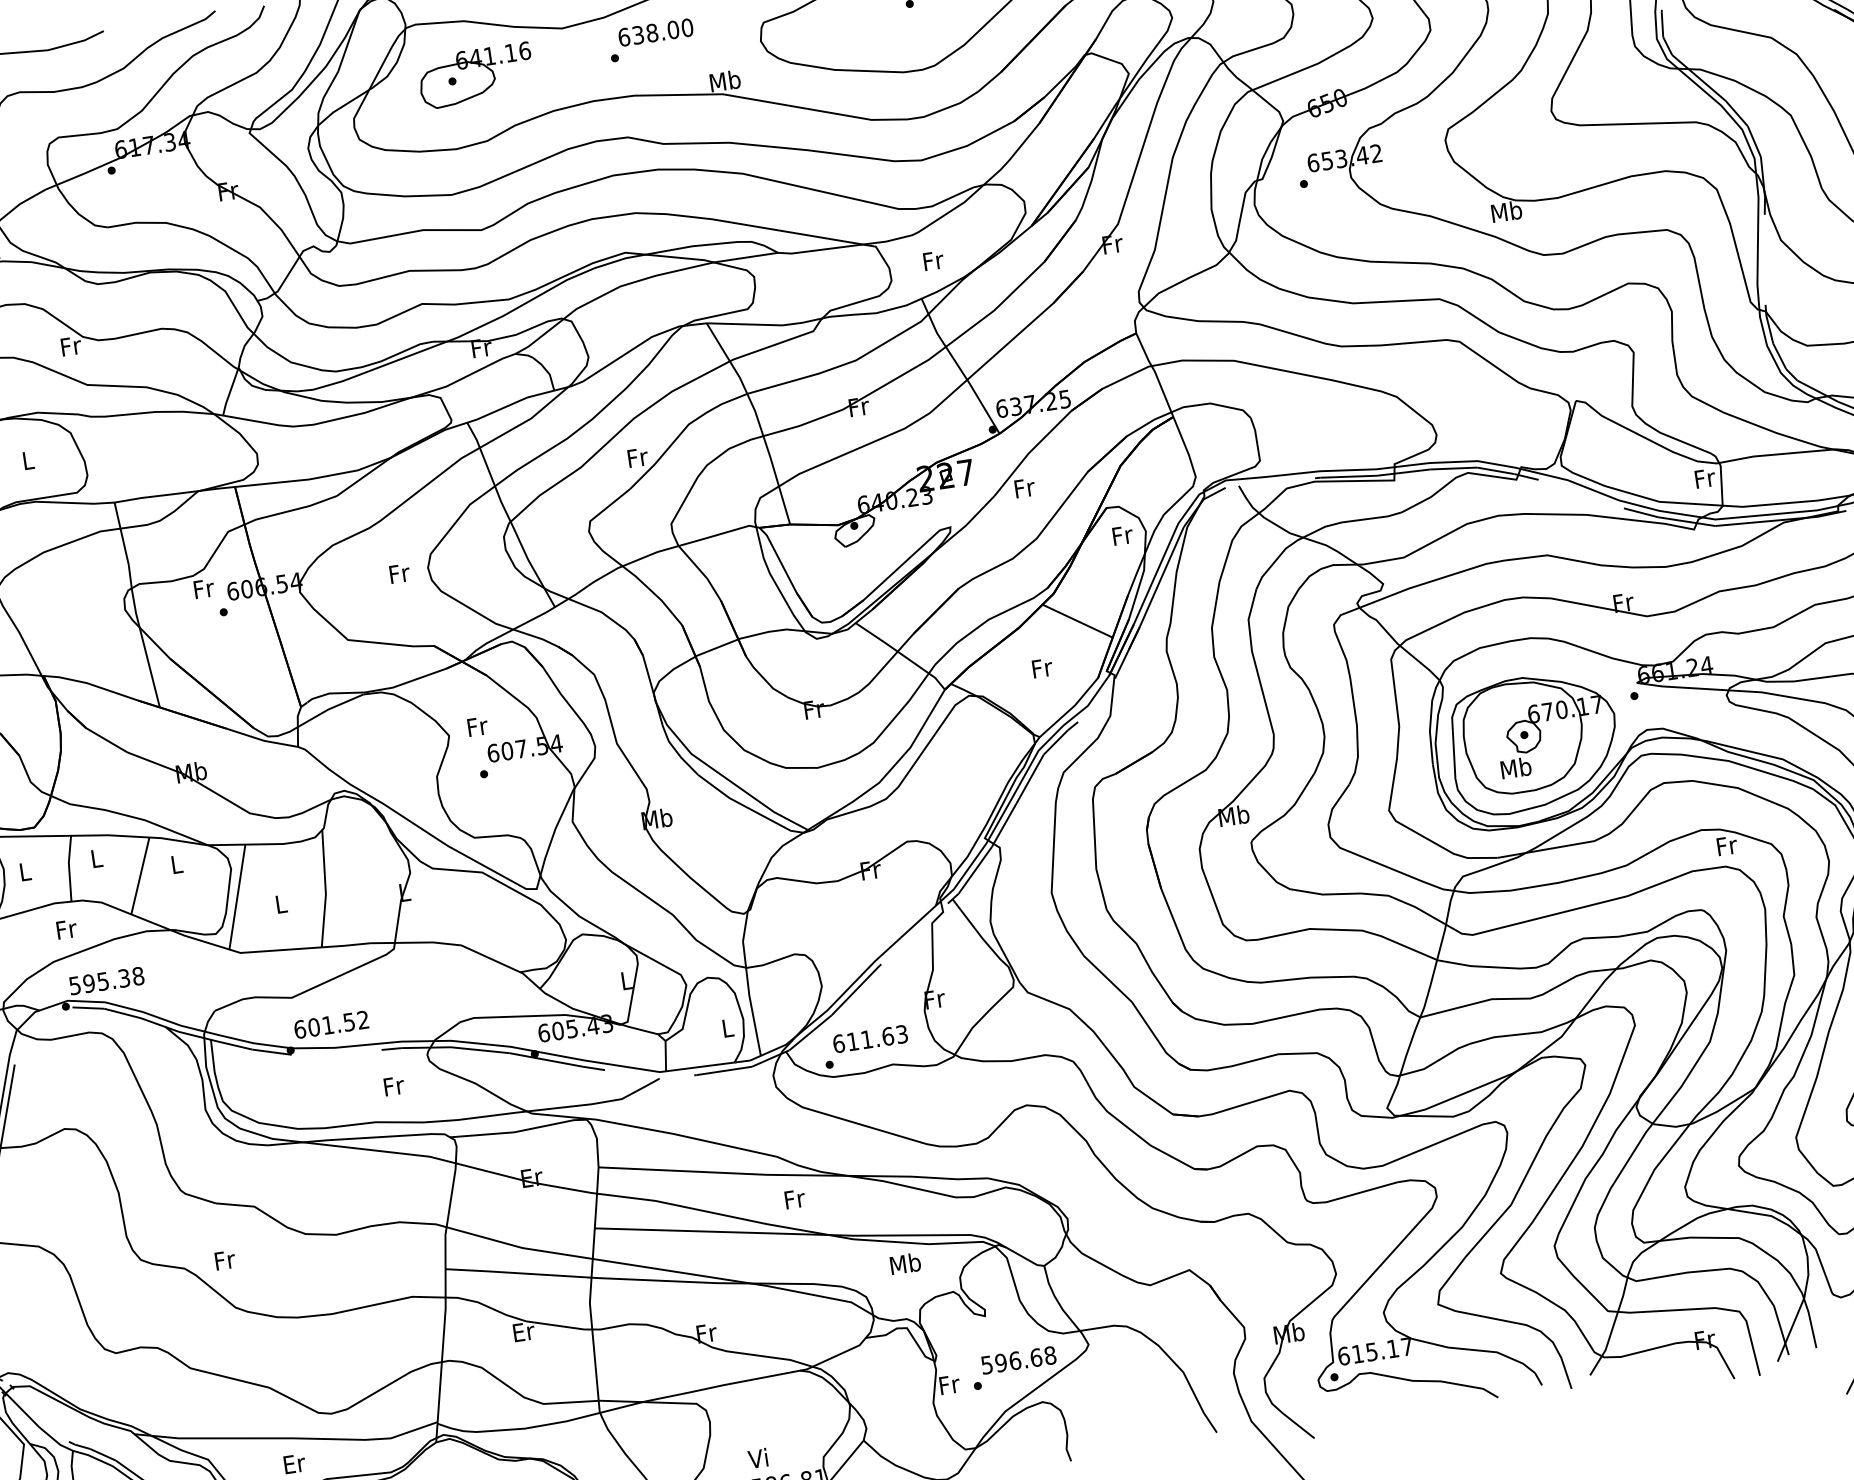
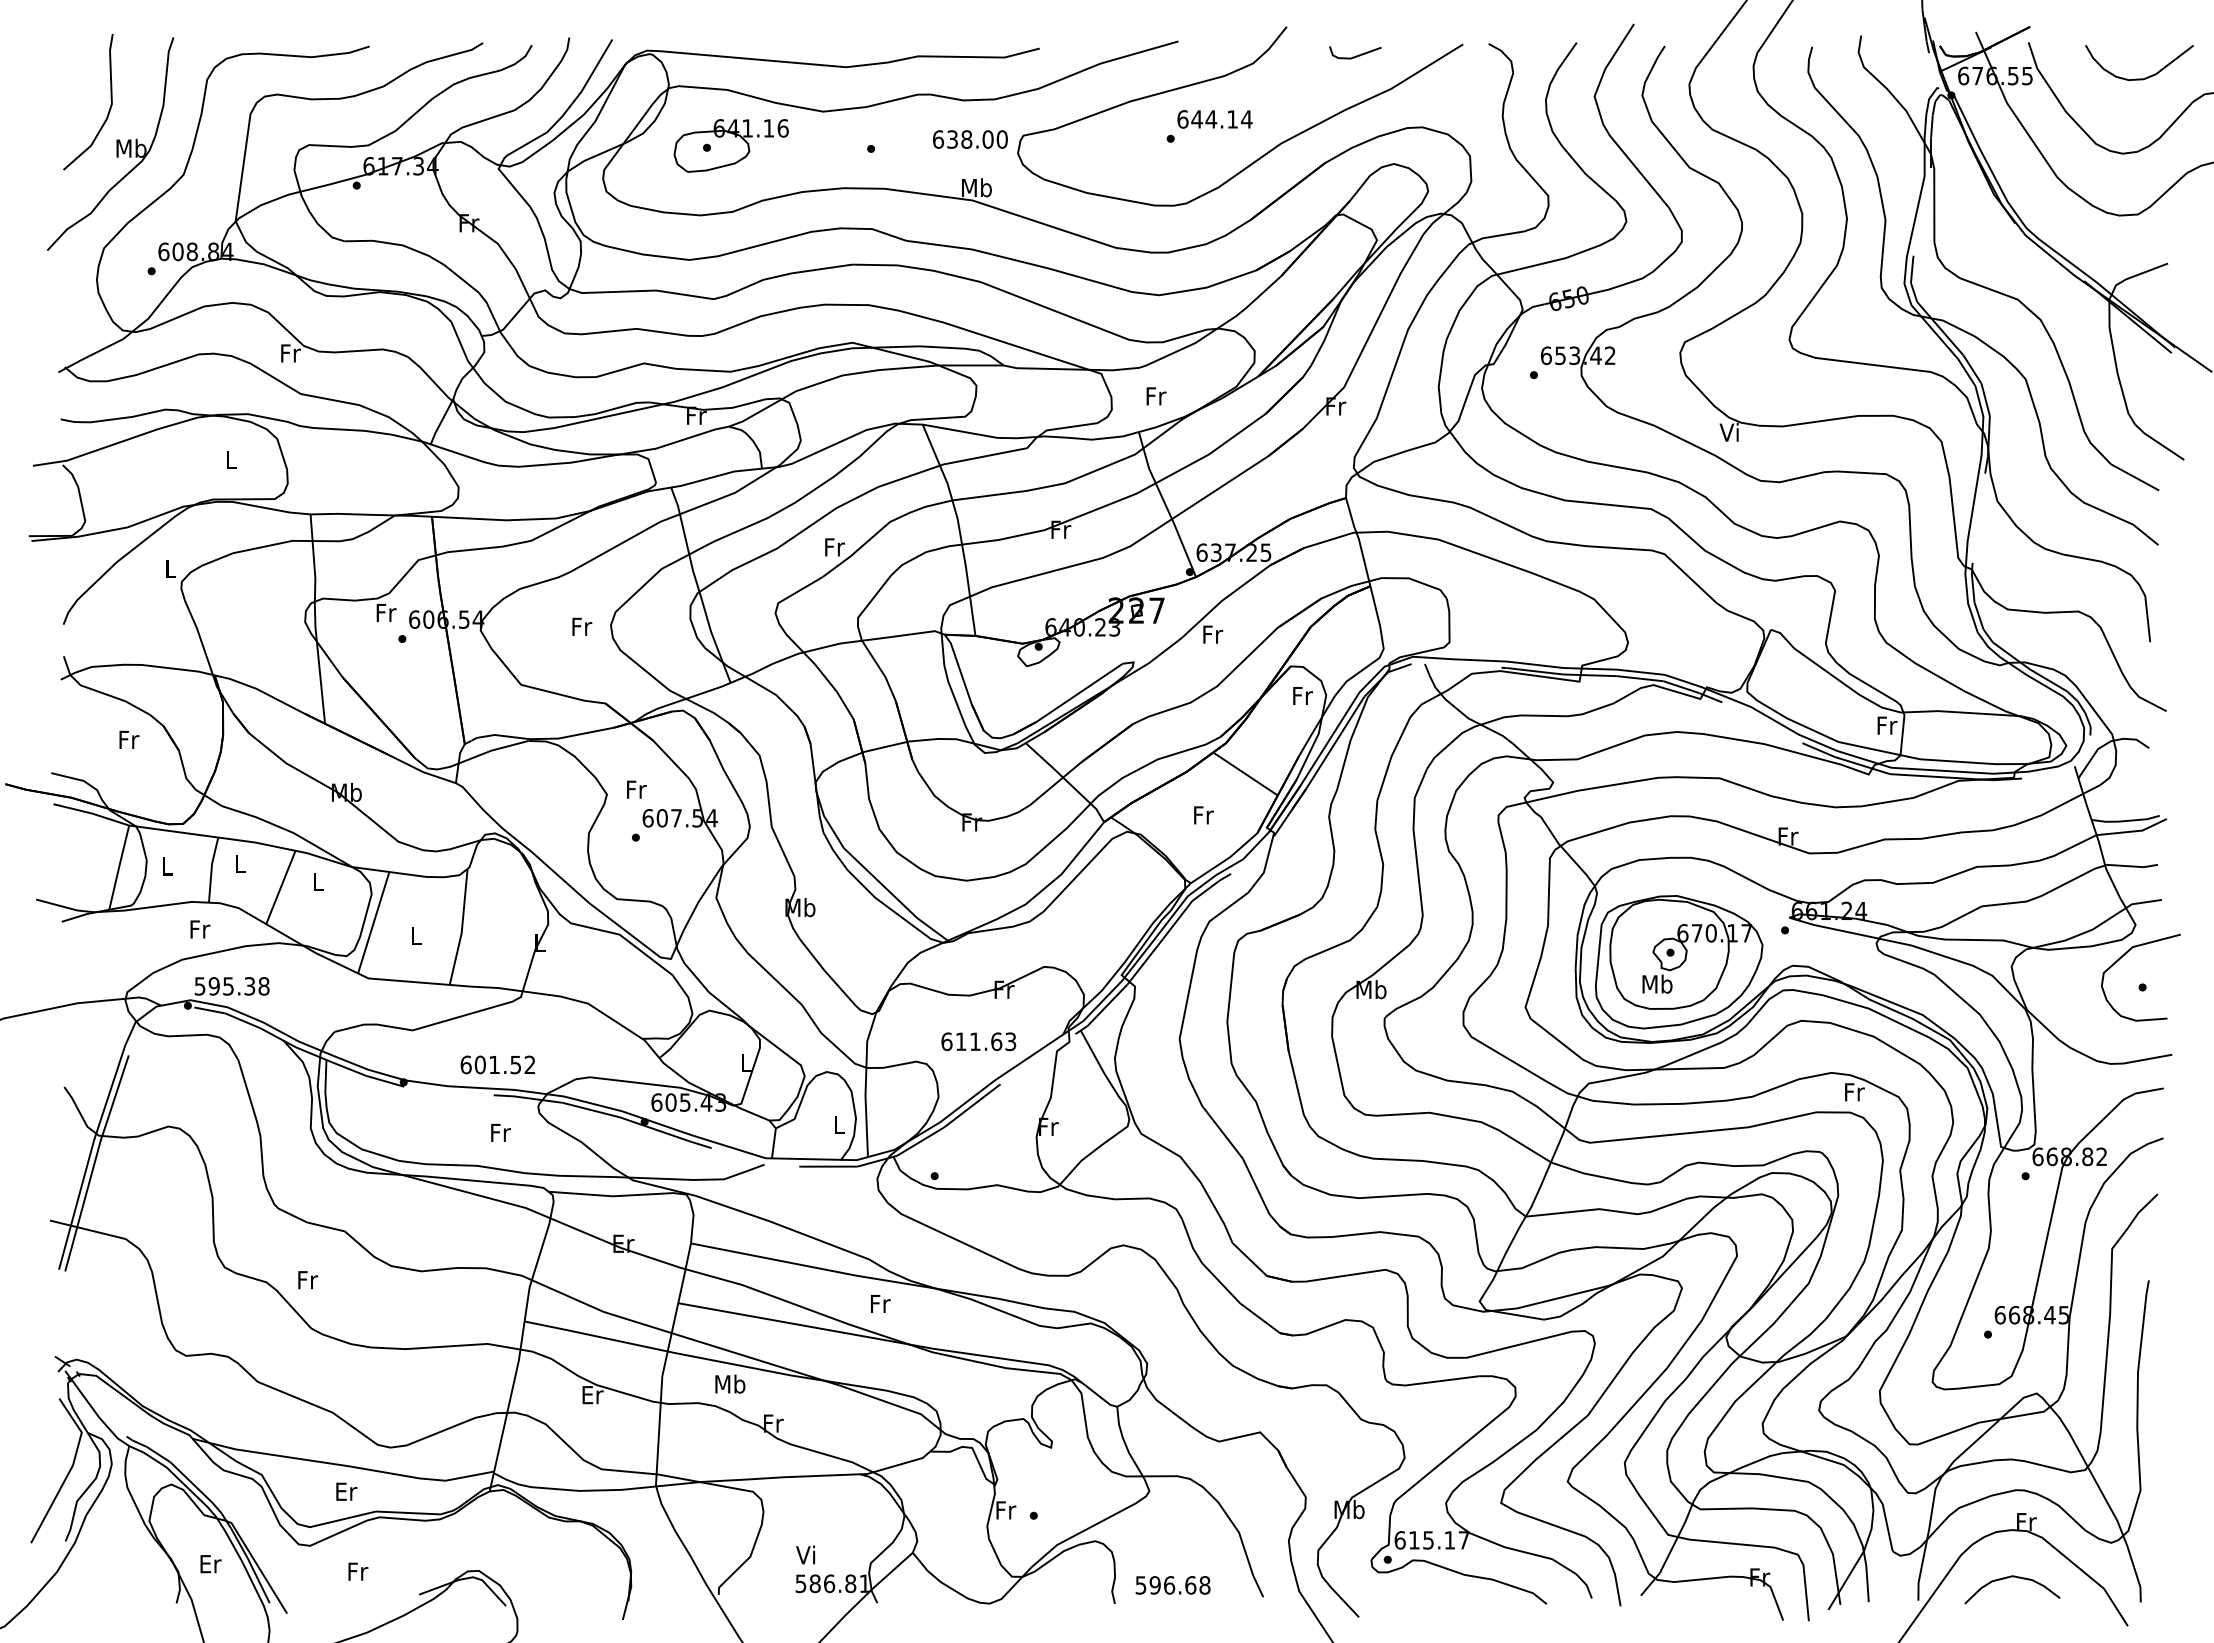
text: (655, 32) -> (970, 139), moved
text: (1506, 210) -> (1730, 431), Mb -> Vi
text: (331, 1024) -> (497, 1064), moved
text: (870, 1038) -> (978, 1041), moved
text: (905, 1263) -> (730, 1383), moved
text: (1018, 1360) -> (1172, 1585), moved

